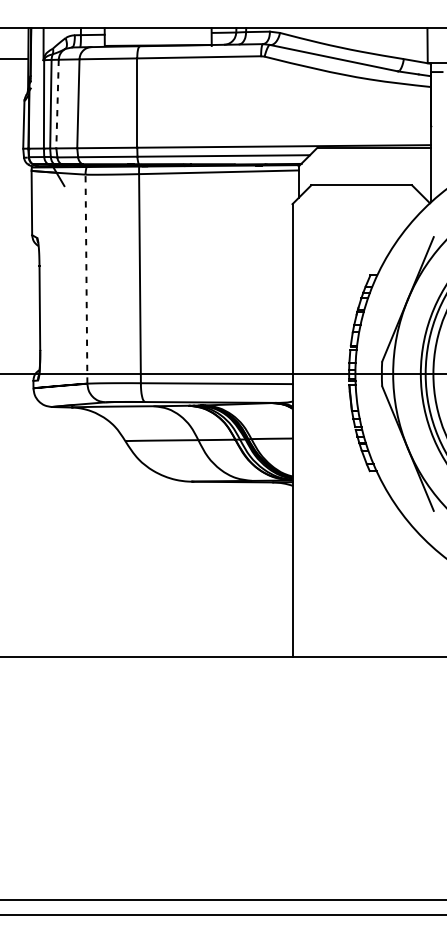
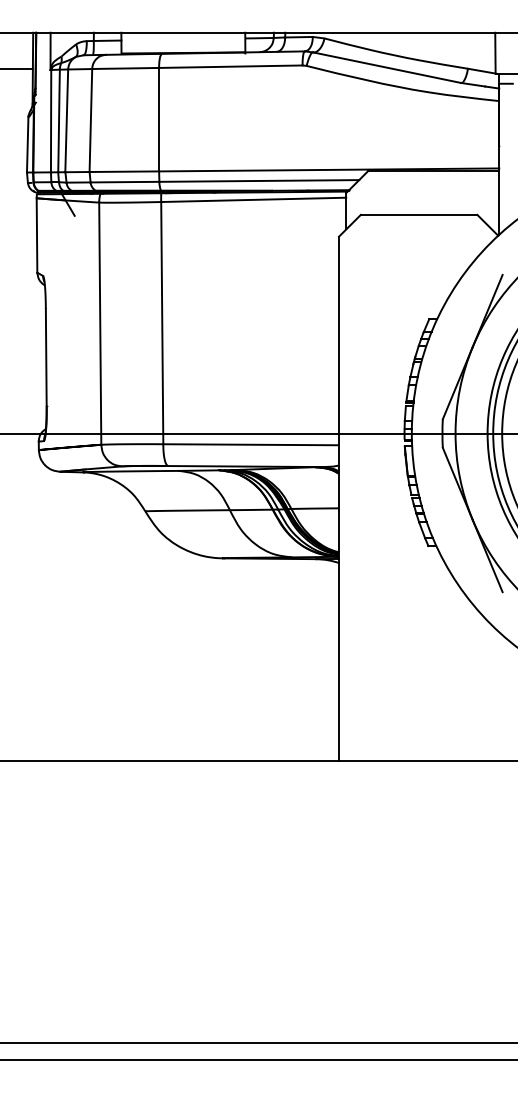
line: (57, 104) -> (66, 121), dashed -> solid
line: (86, 279) -> (100, 323), dashed -> solid

